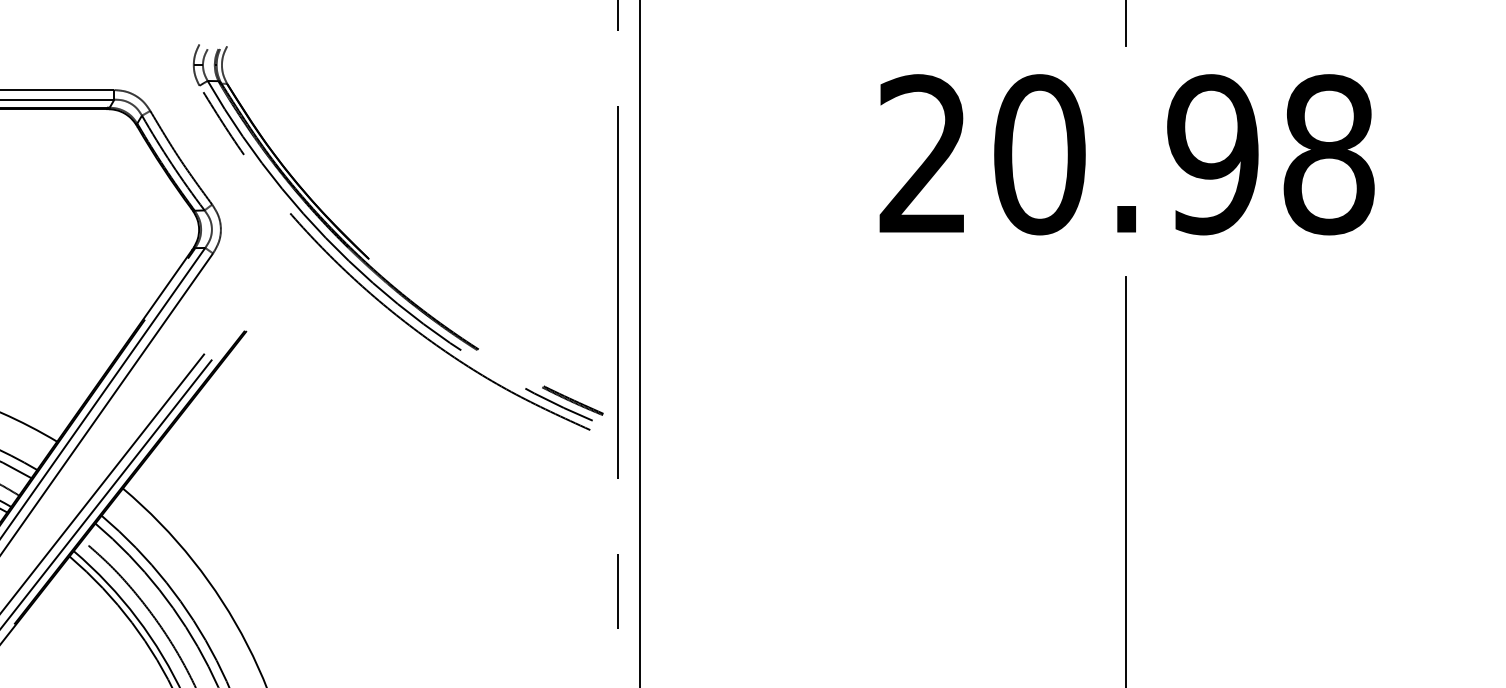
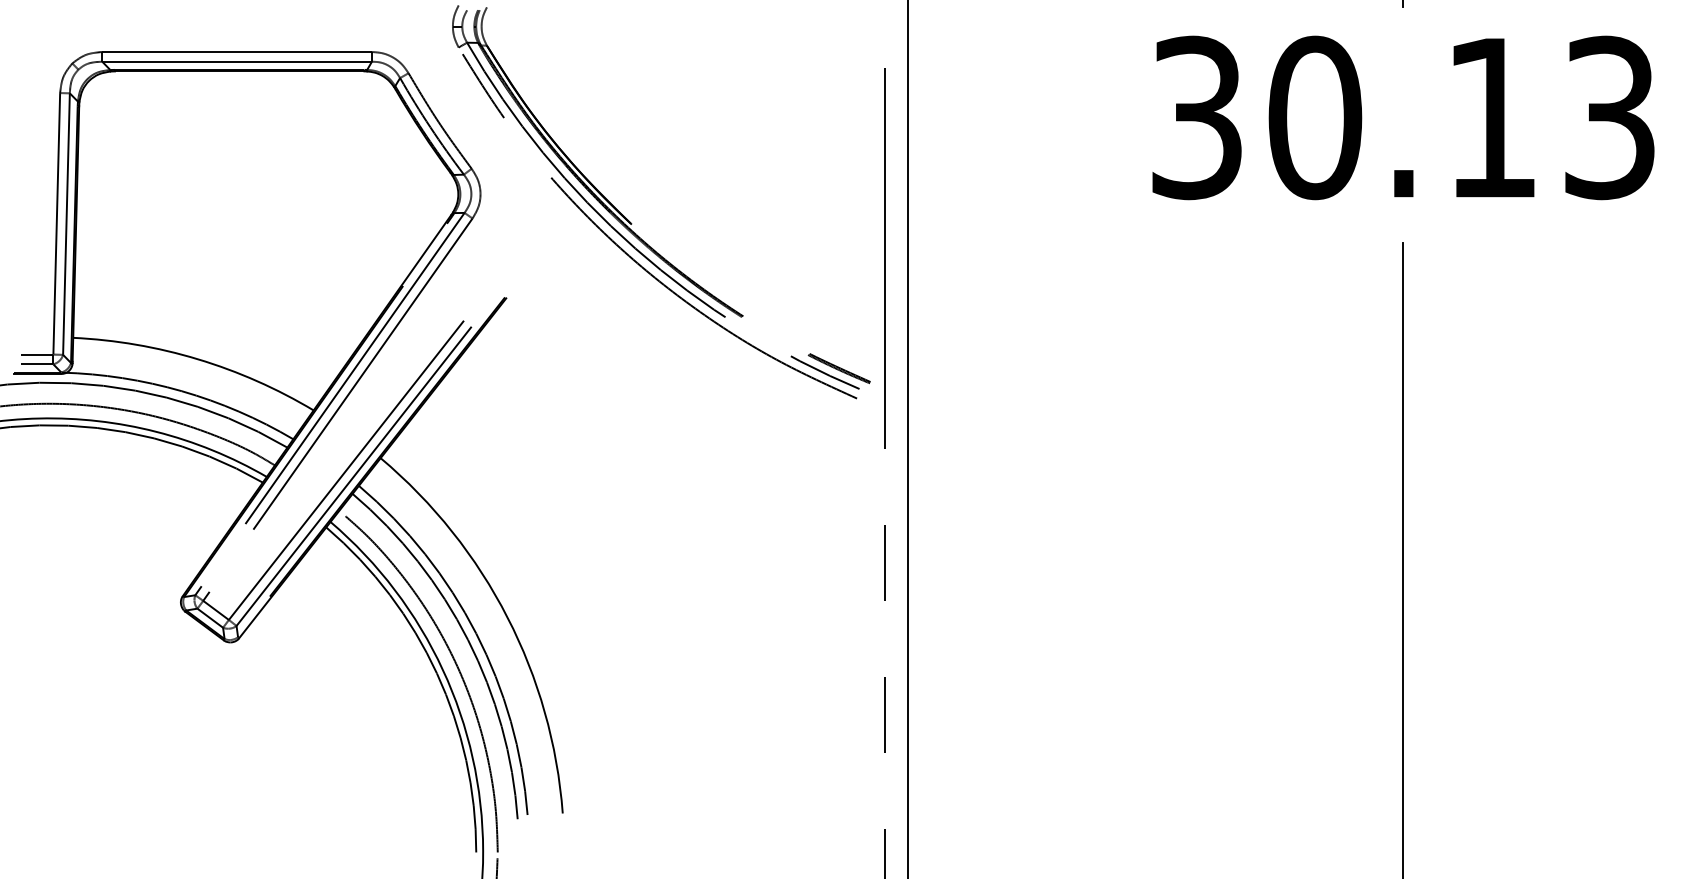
text: (1127, 154) -> (1404, 117), 20.98 -> 30.13

